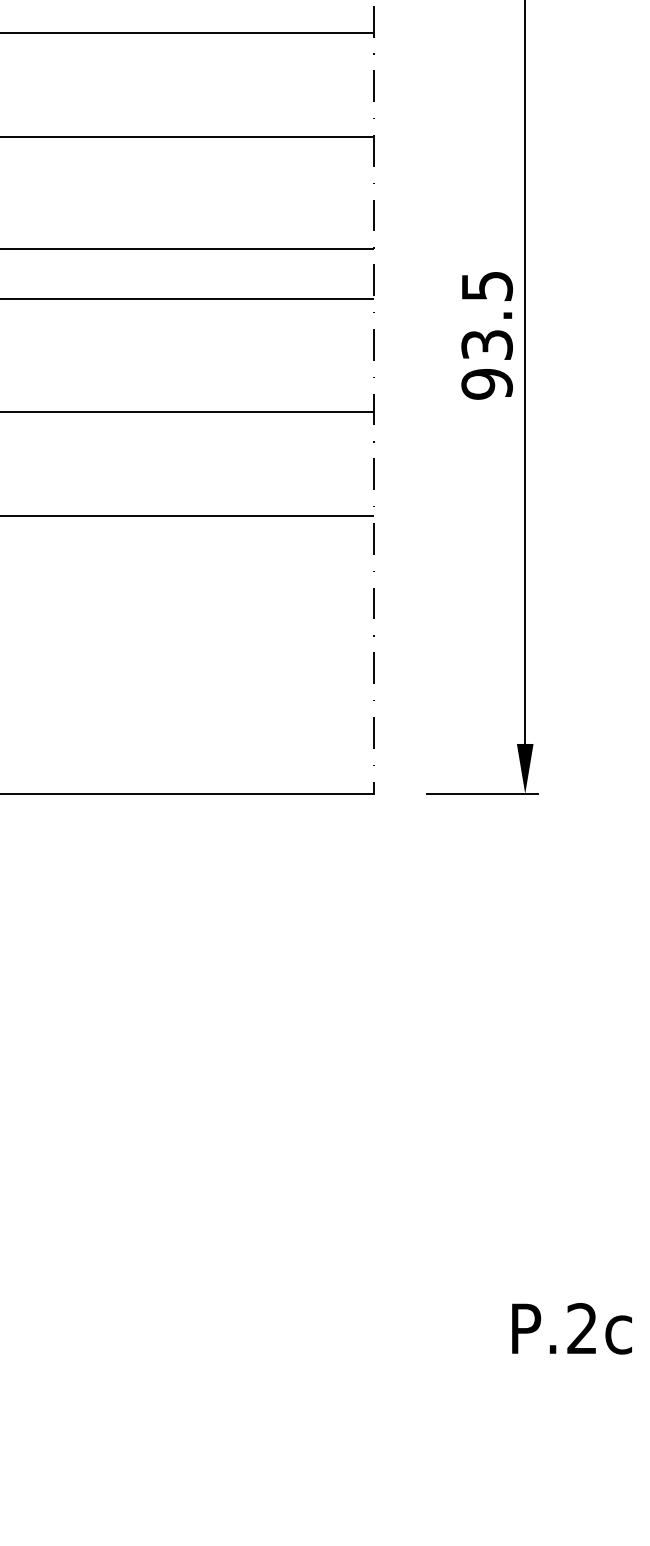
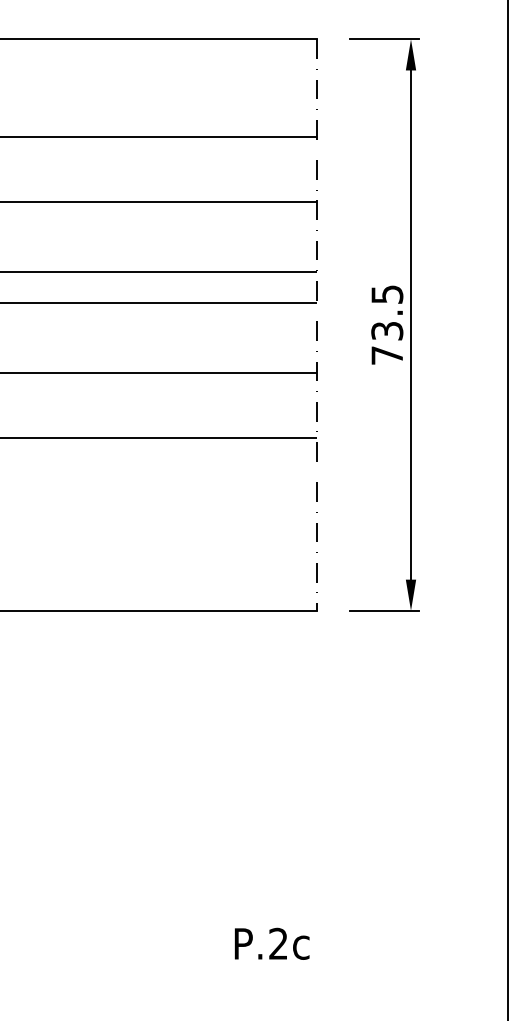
text: (487, 384) -> (387, 355), 93.5 -> 73.5
text: (572, 1328) -> (272, 943), moved

